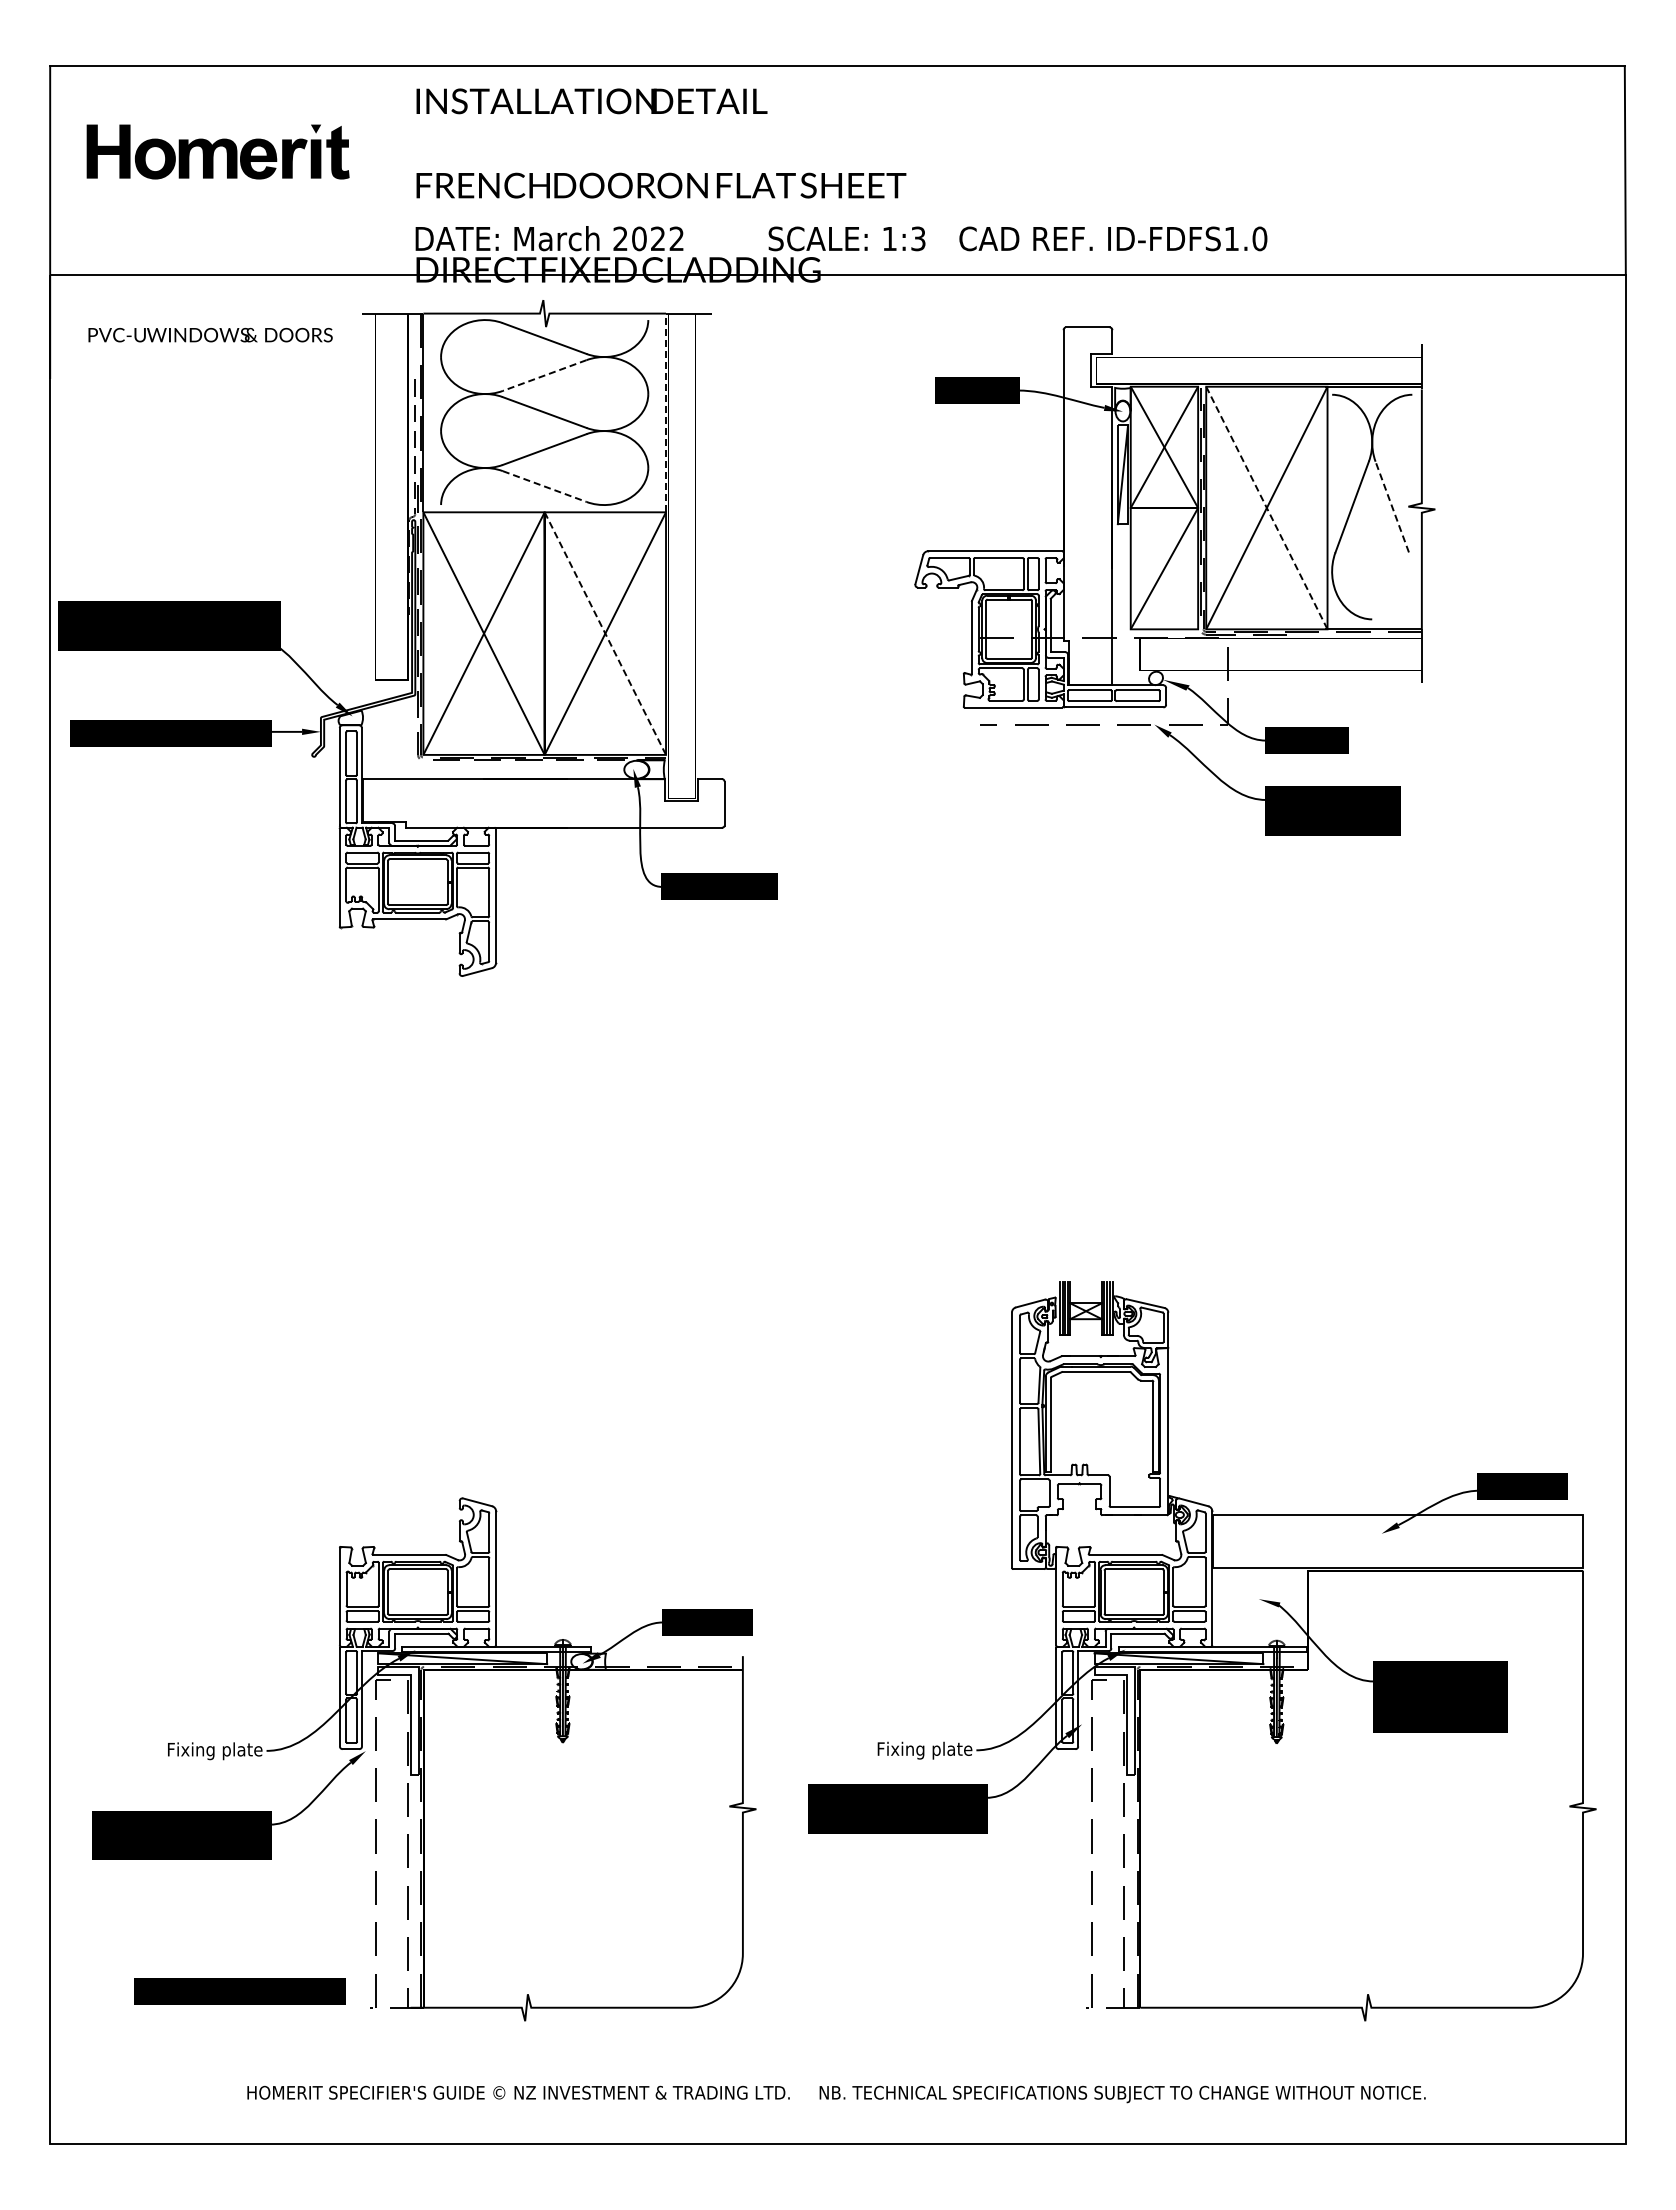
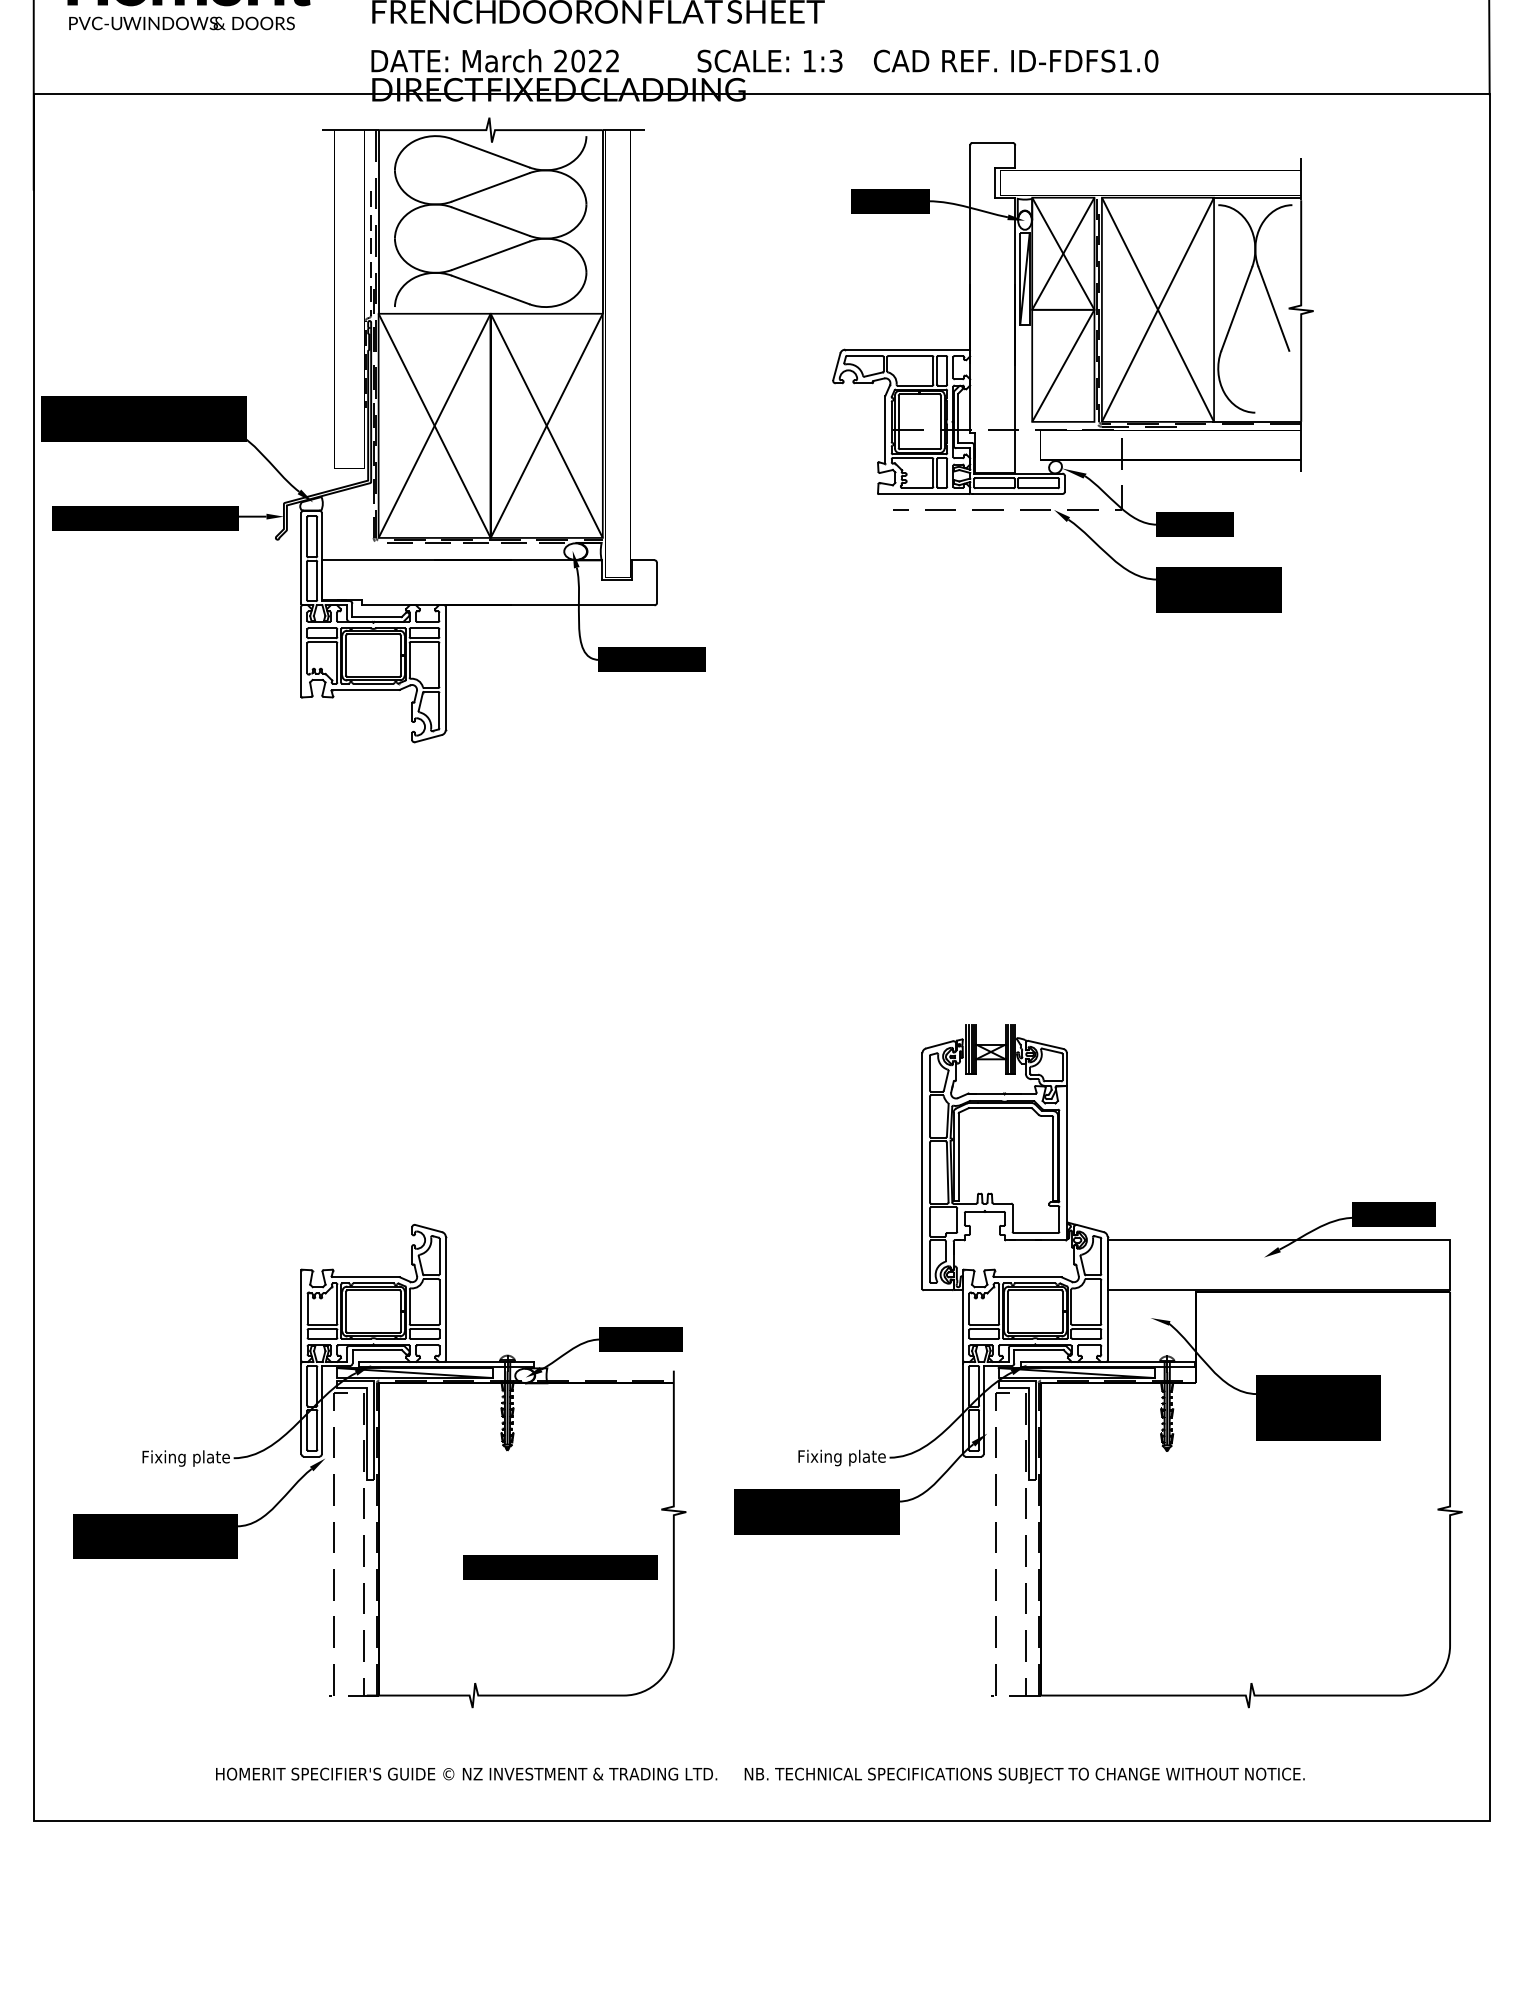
text: (210, 335) -> (181, 23), moved
line: (544, 375) -> (490, 187), dashed -> solid
line: (666, 412) -> (603, 221), dashed -> solid
line: (544, 486) -> (490, 289), dashed -> solid
line: (1392, 506) -> (1274, 308), dashed -> solid
line: (1266, 508) -> (1157, 310), dashed -> solid
line: (605, 633) -> (546, 425), dashed -> solid
text: (239, 1991) -> (559, 1567), moved

